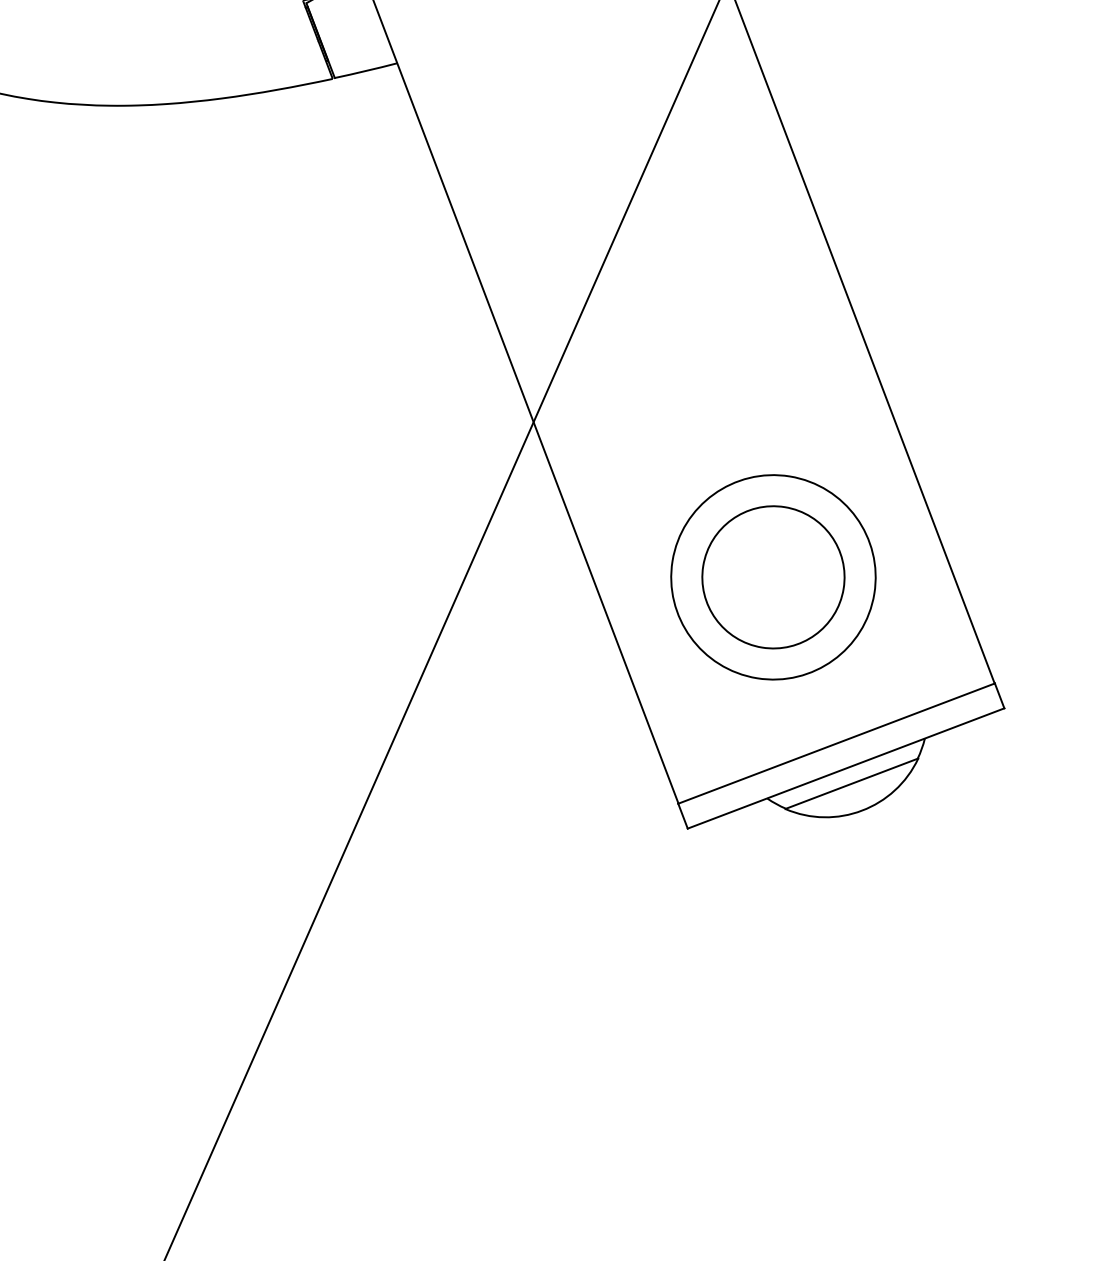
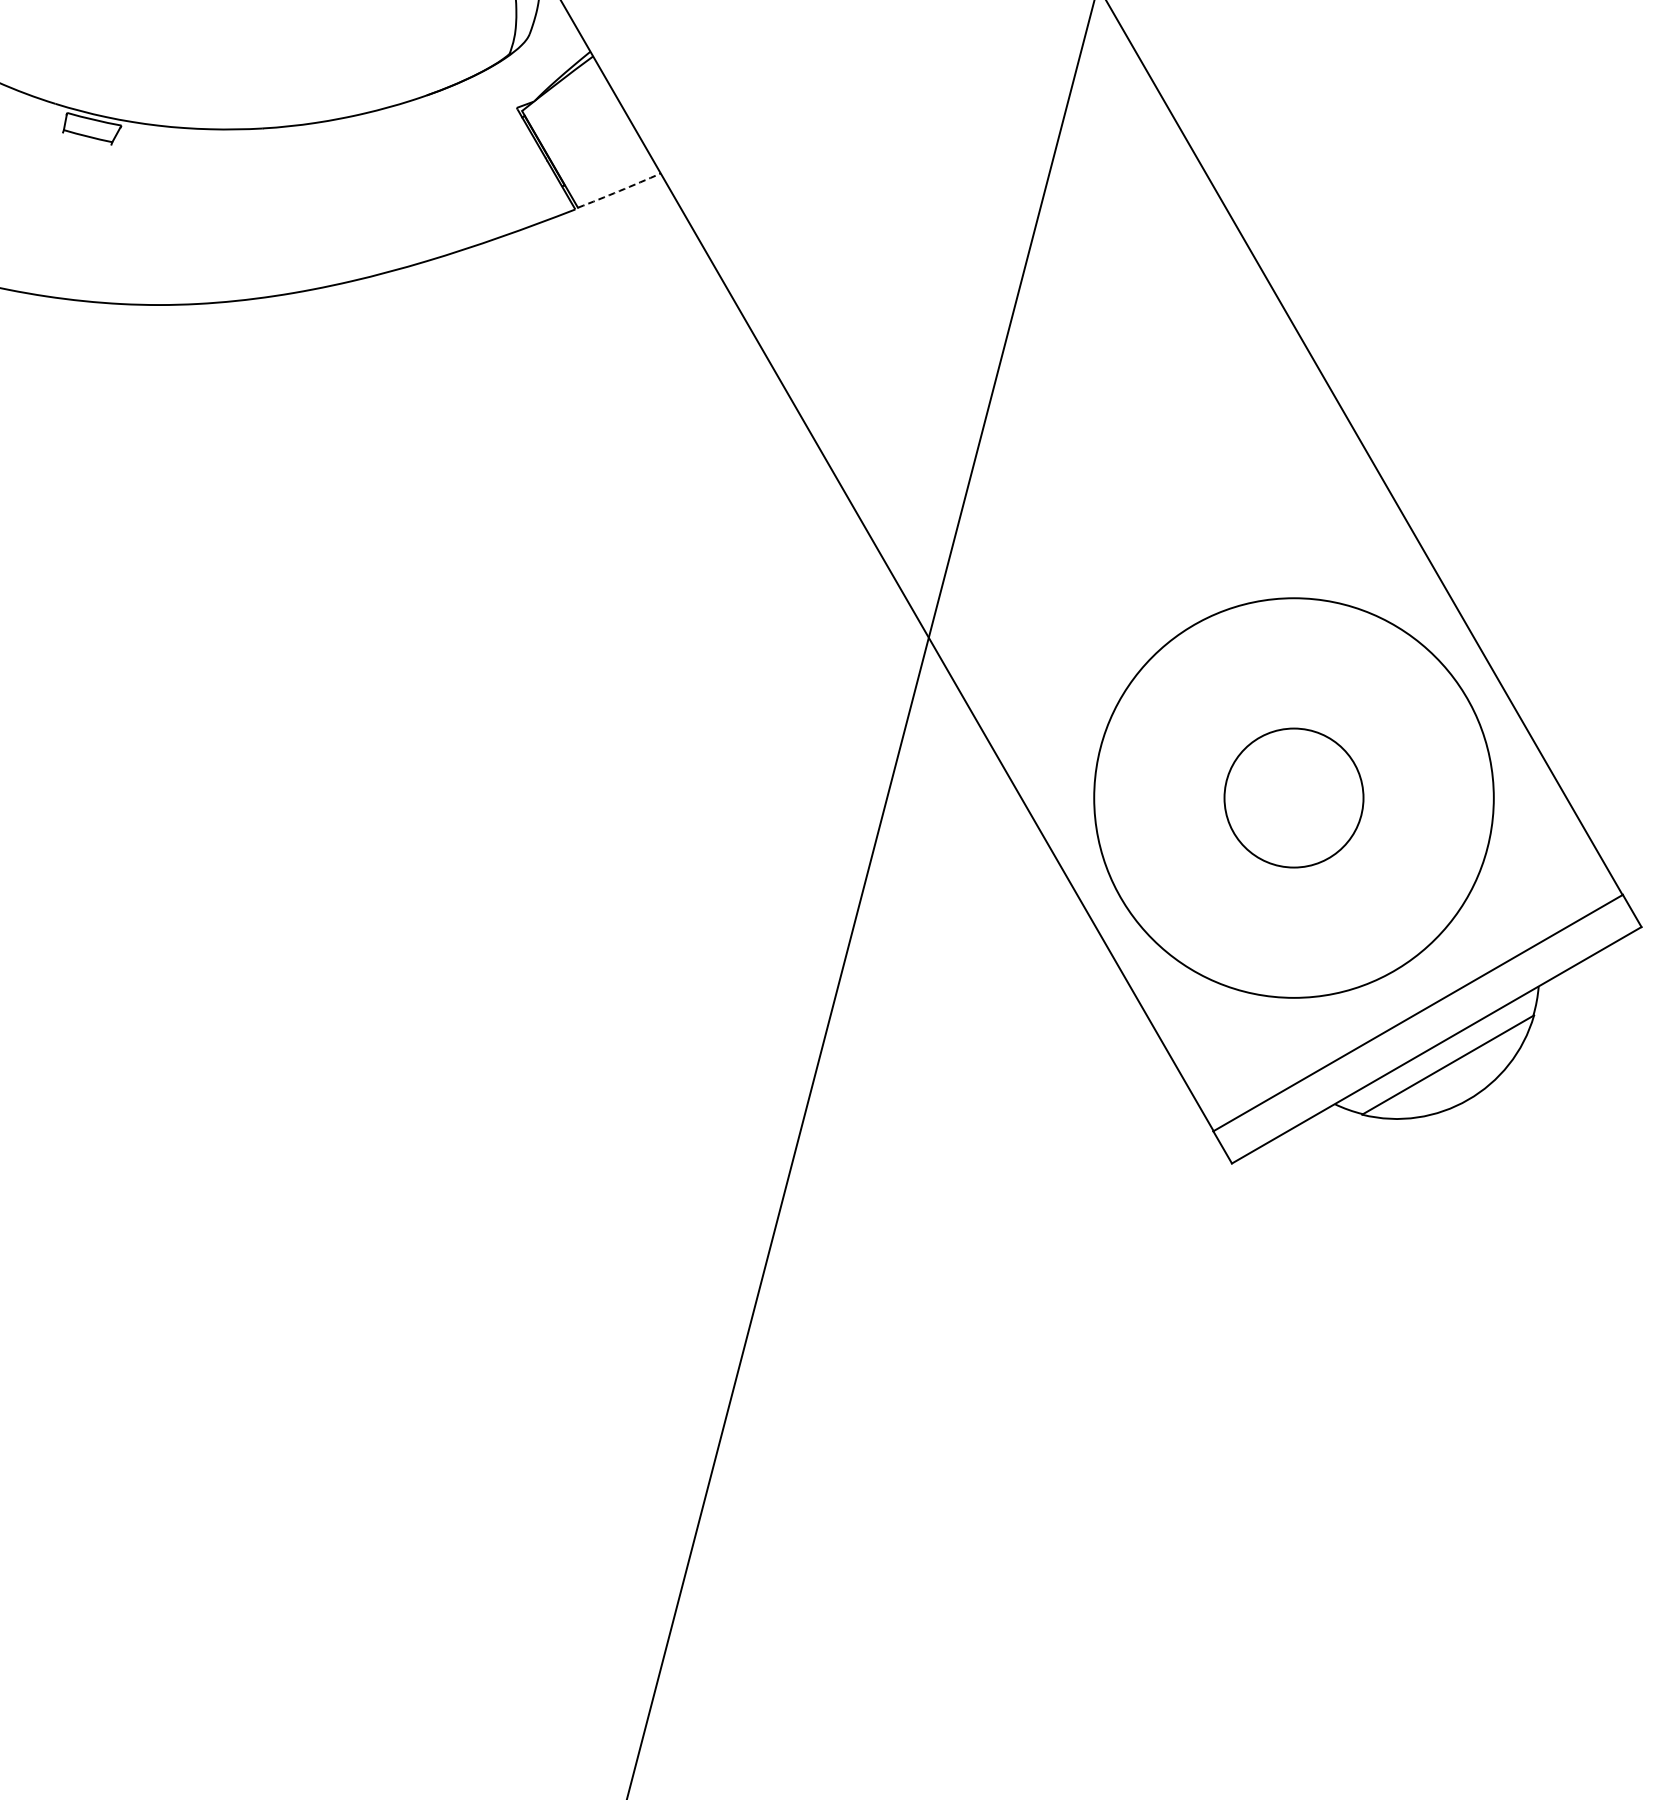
arc: (366, 71) -> (619, 191), solid -> dashed
circle: (773, 576) -> (1293, 797), size x0.7
circle: (773, 576) -> (1293, 797), size x1.4

